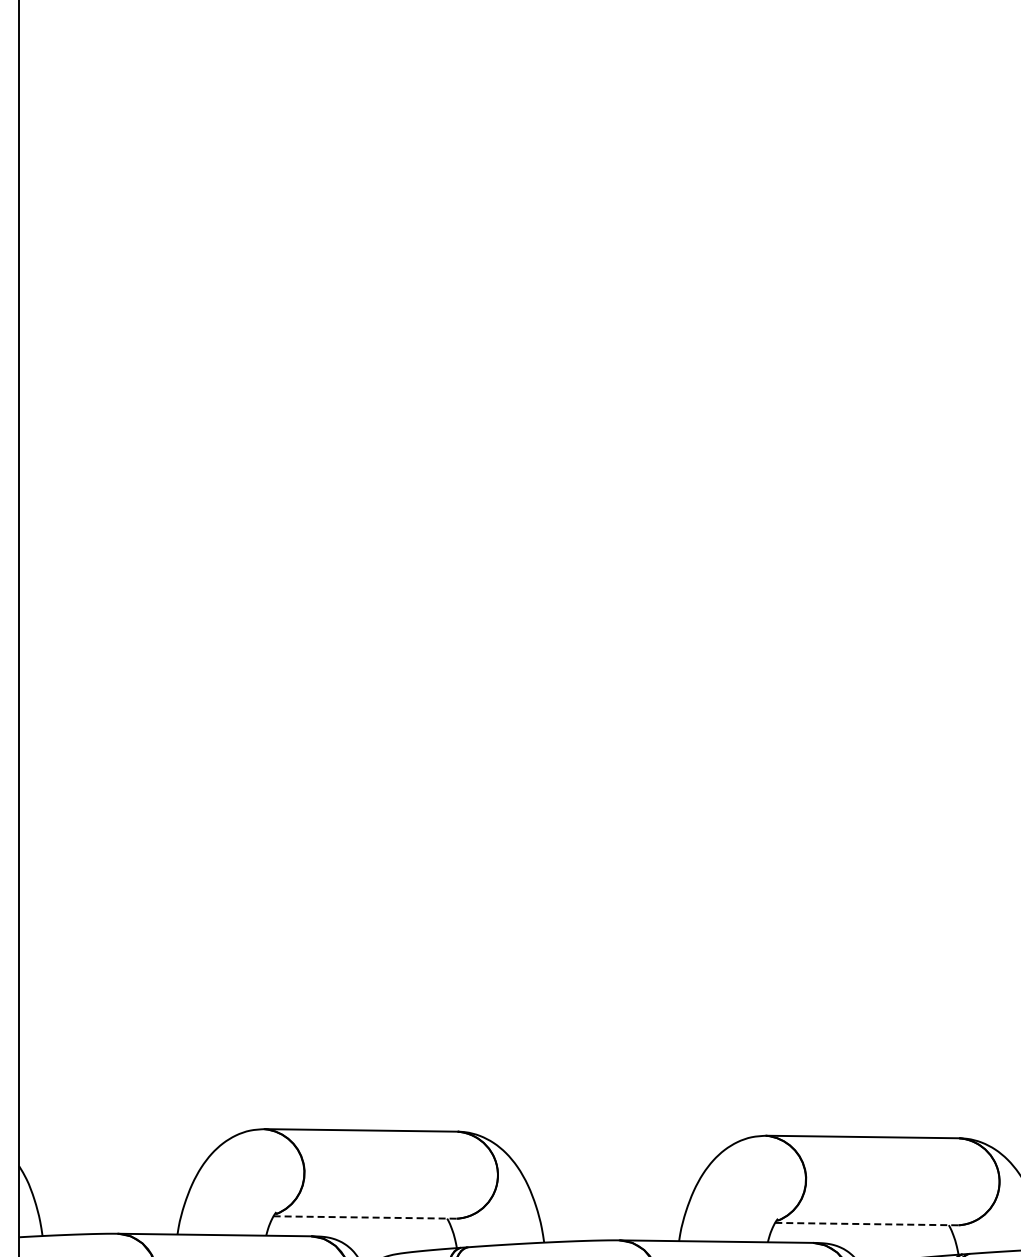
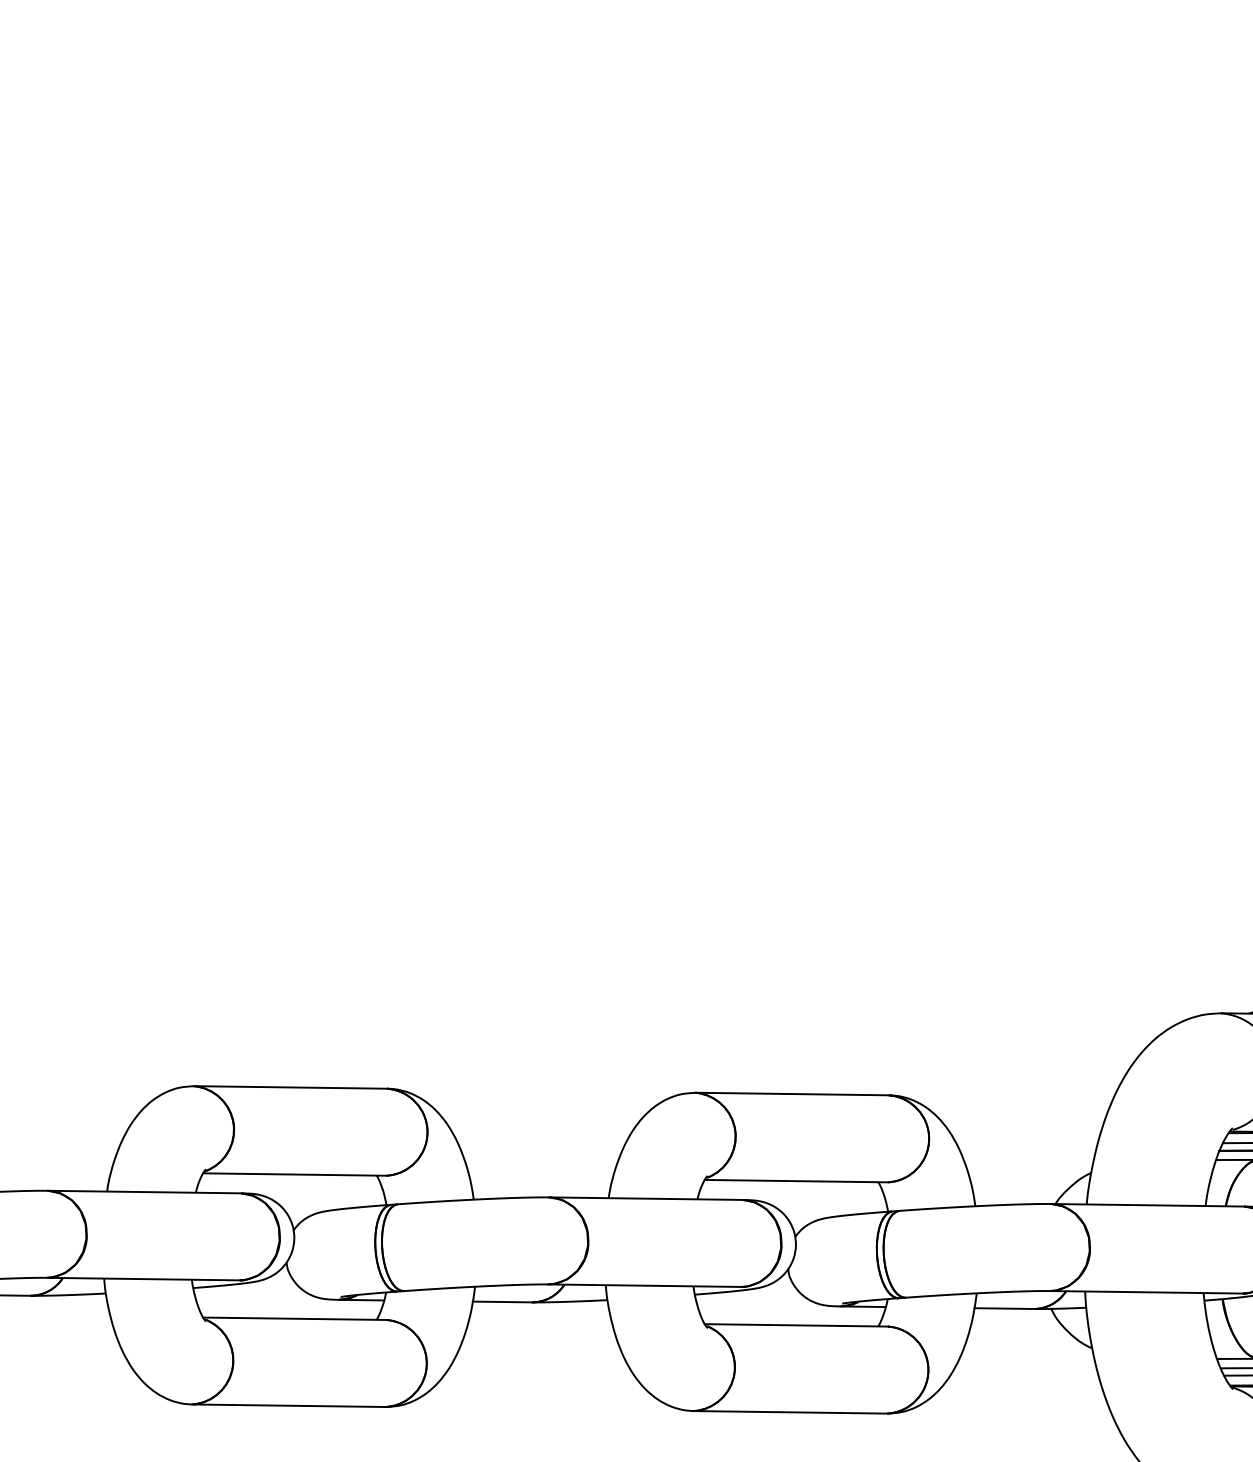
line: (364, 1217) -> (294, 1174), dashed -> solid
line: (866, 1224) -> (796, 1181), dashed -> solid

